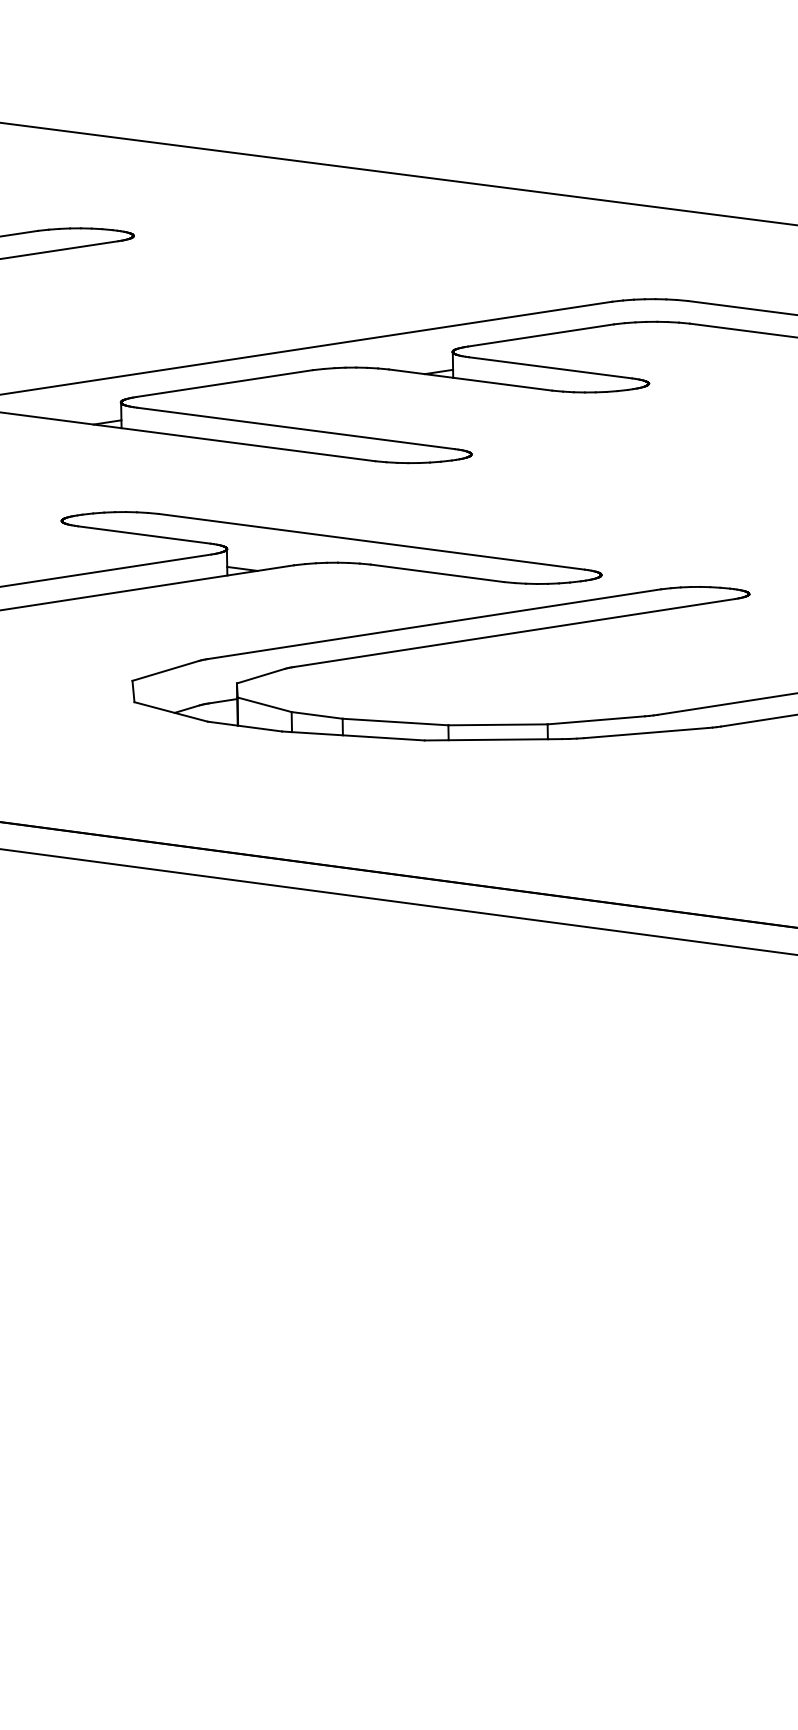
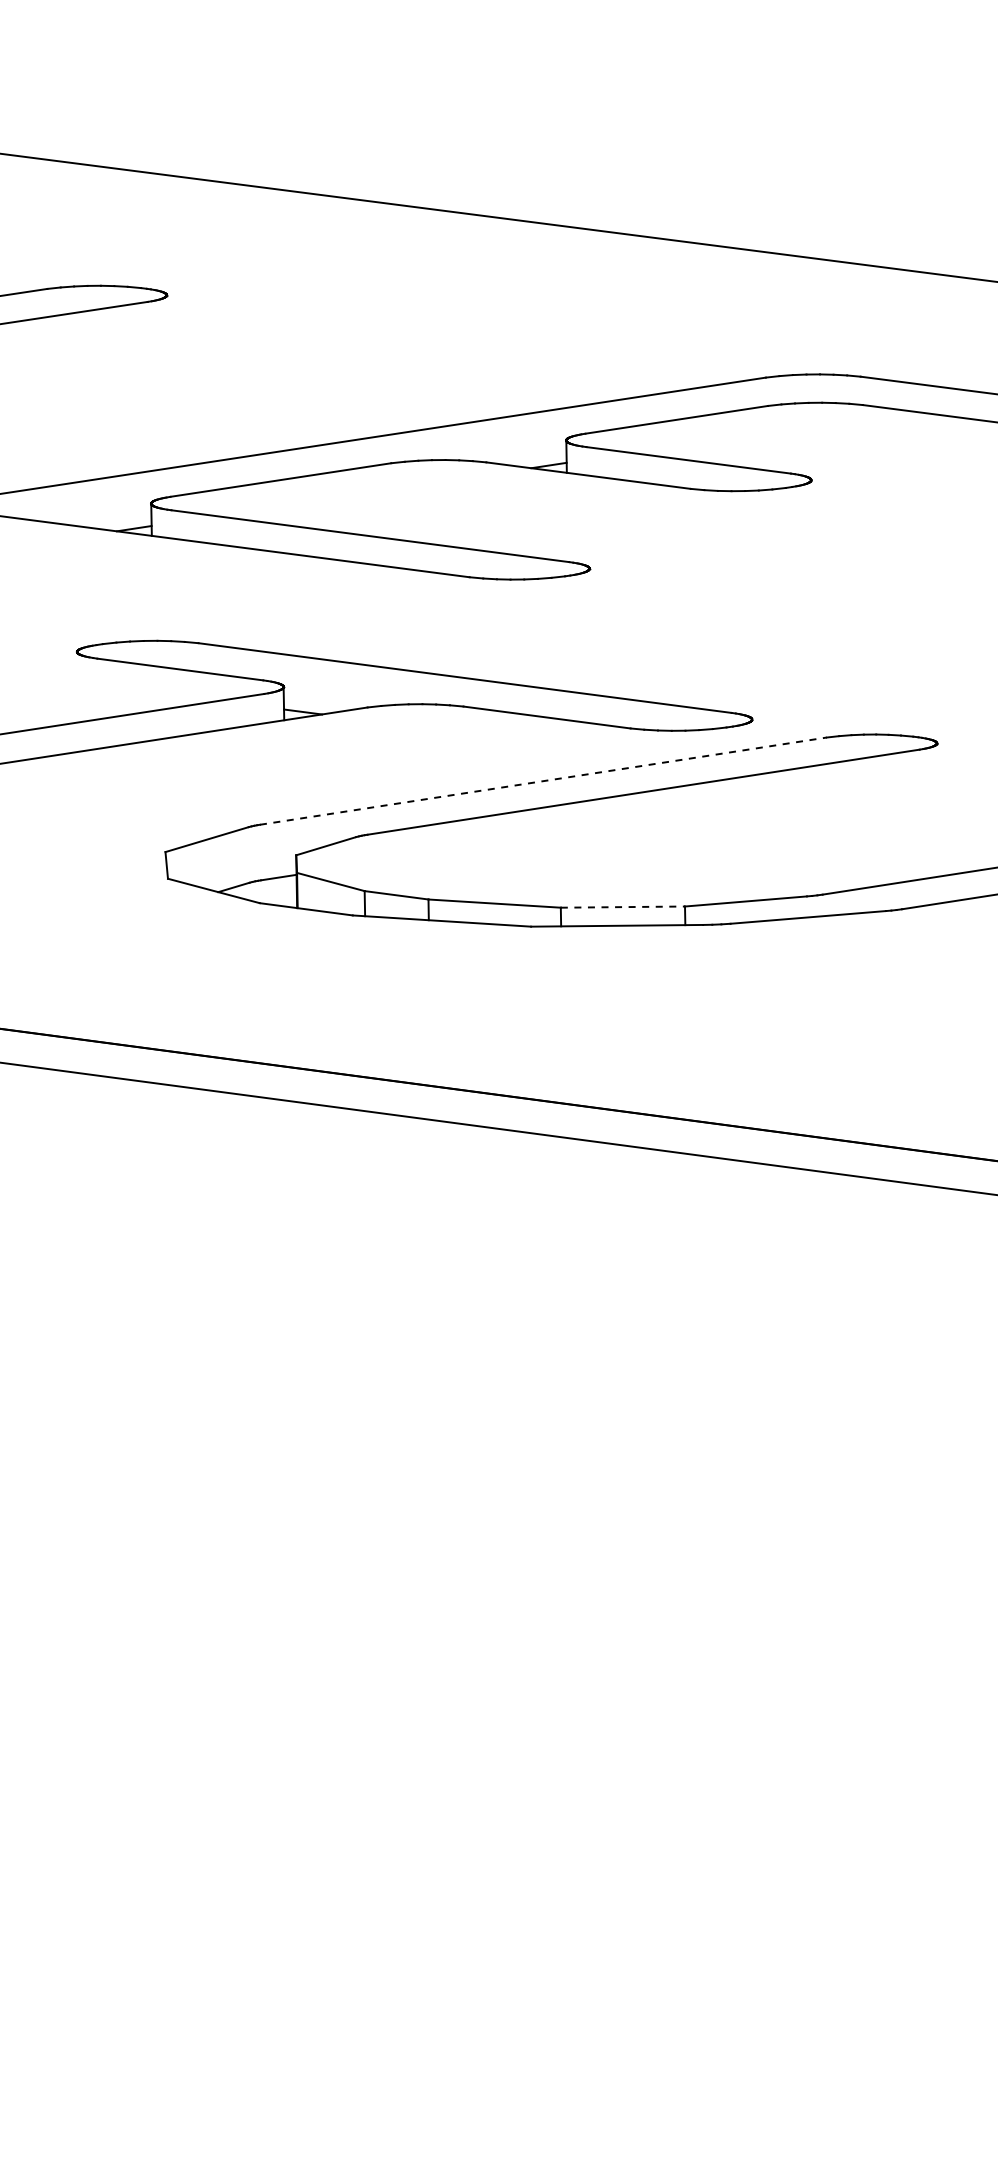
line: (434, 624) -> (543, 781), solid -> dashed
line: (498, 725) -> (623, 907), solid -> dashed

